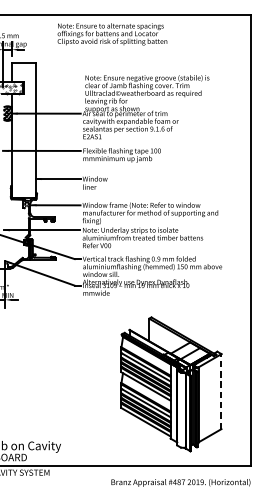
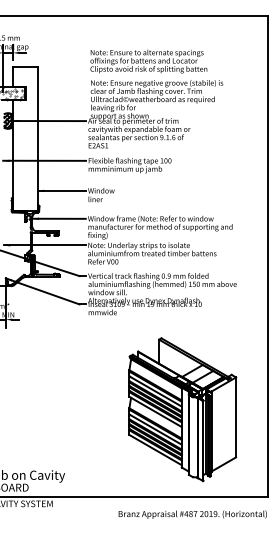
text: (112, 34) -> (148, 61), moved
line: (221, 391) -> (236, 417), dashed -> solid

